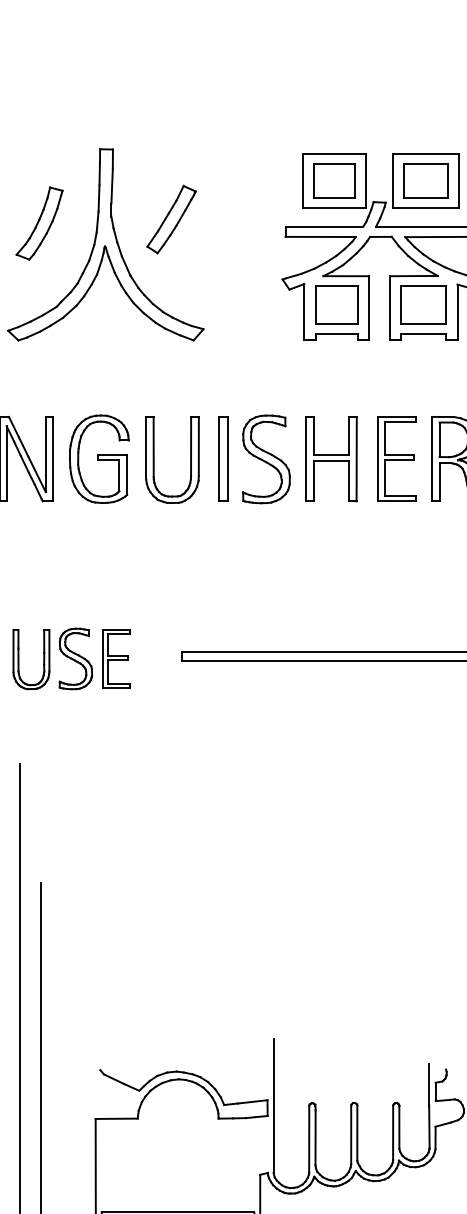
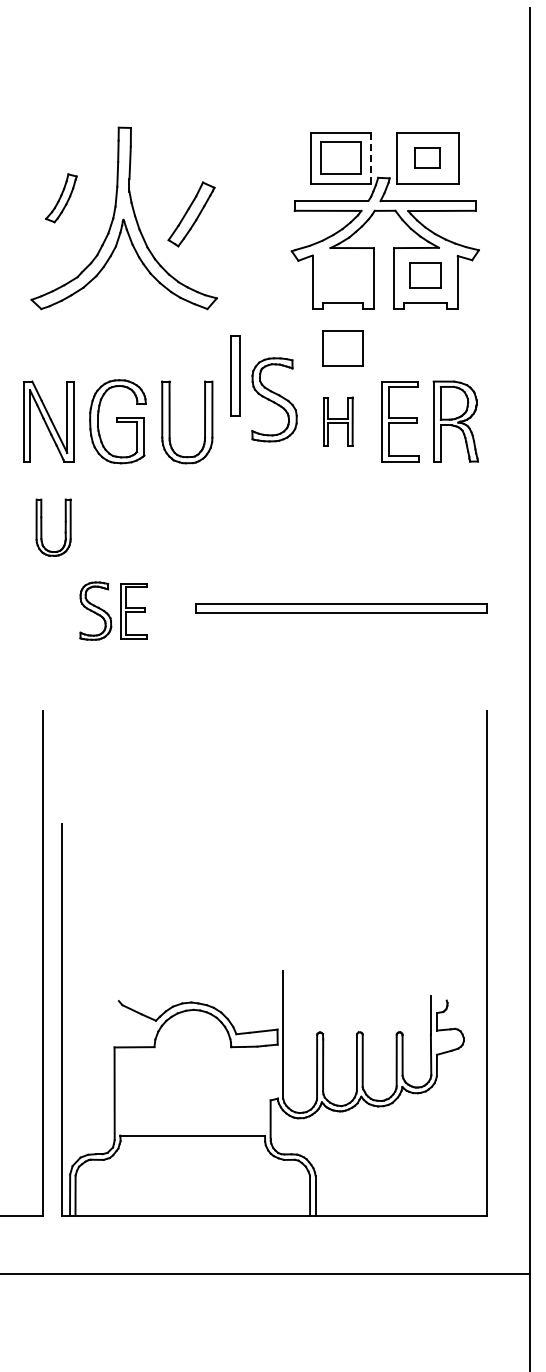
part: (425, 180) -> (427, 157), size x0.6
line: (366, 181) -> (371, 158), solid -> dashed
part: (171, 219) -> (191, 214), moved
part: (39, 223) -> (61, 198), size x0.7
part: (335, 305) -> (342, 348), moved
part: (423, 305) -> (425, 275), size x0.7
part: (223, 459) -> (235, 375), moved
part: (266, 459) -> (274, 399), moved
part: (331, 459) -> (338, 421), size x0.6
part: (19, 659) -> (42, 527), moved

